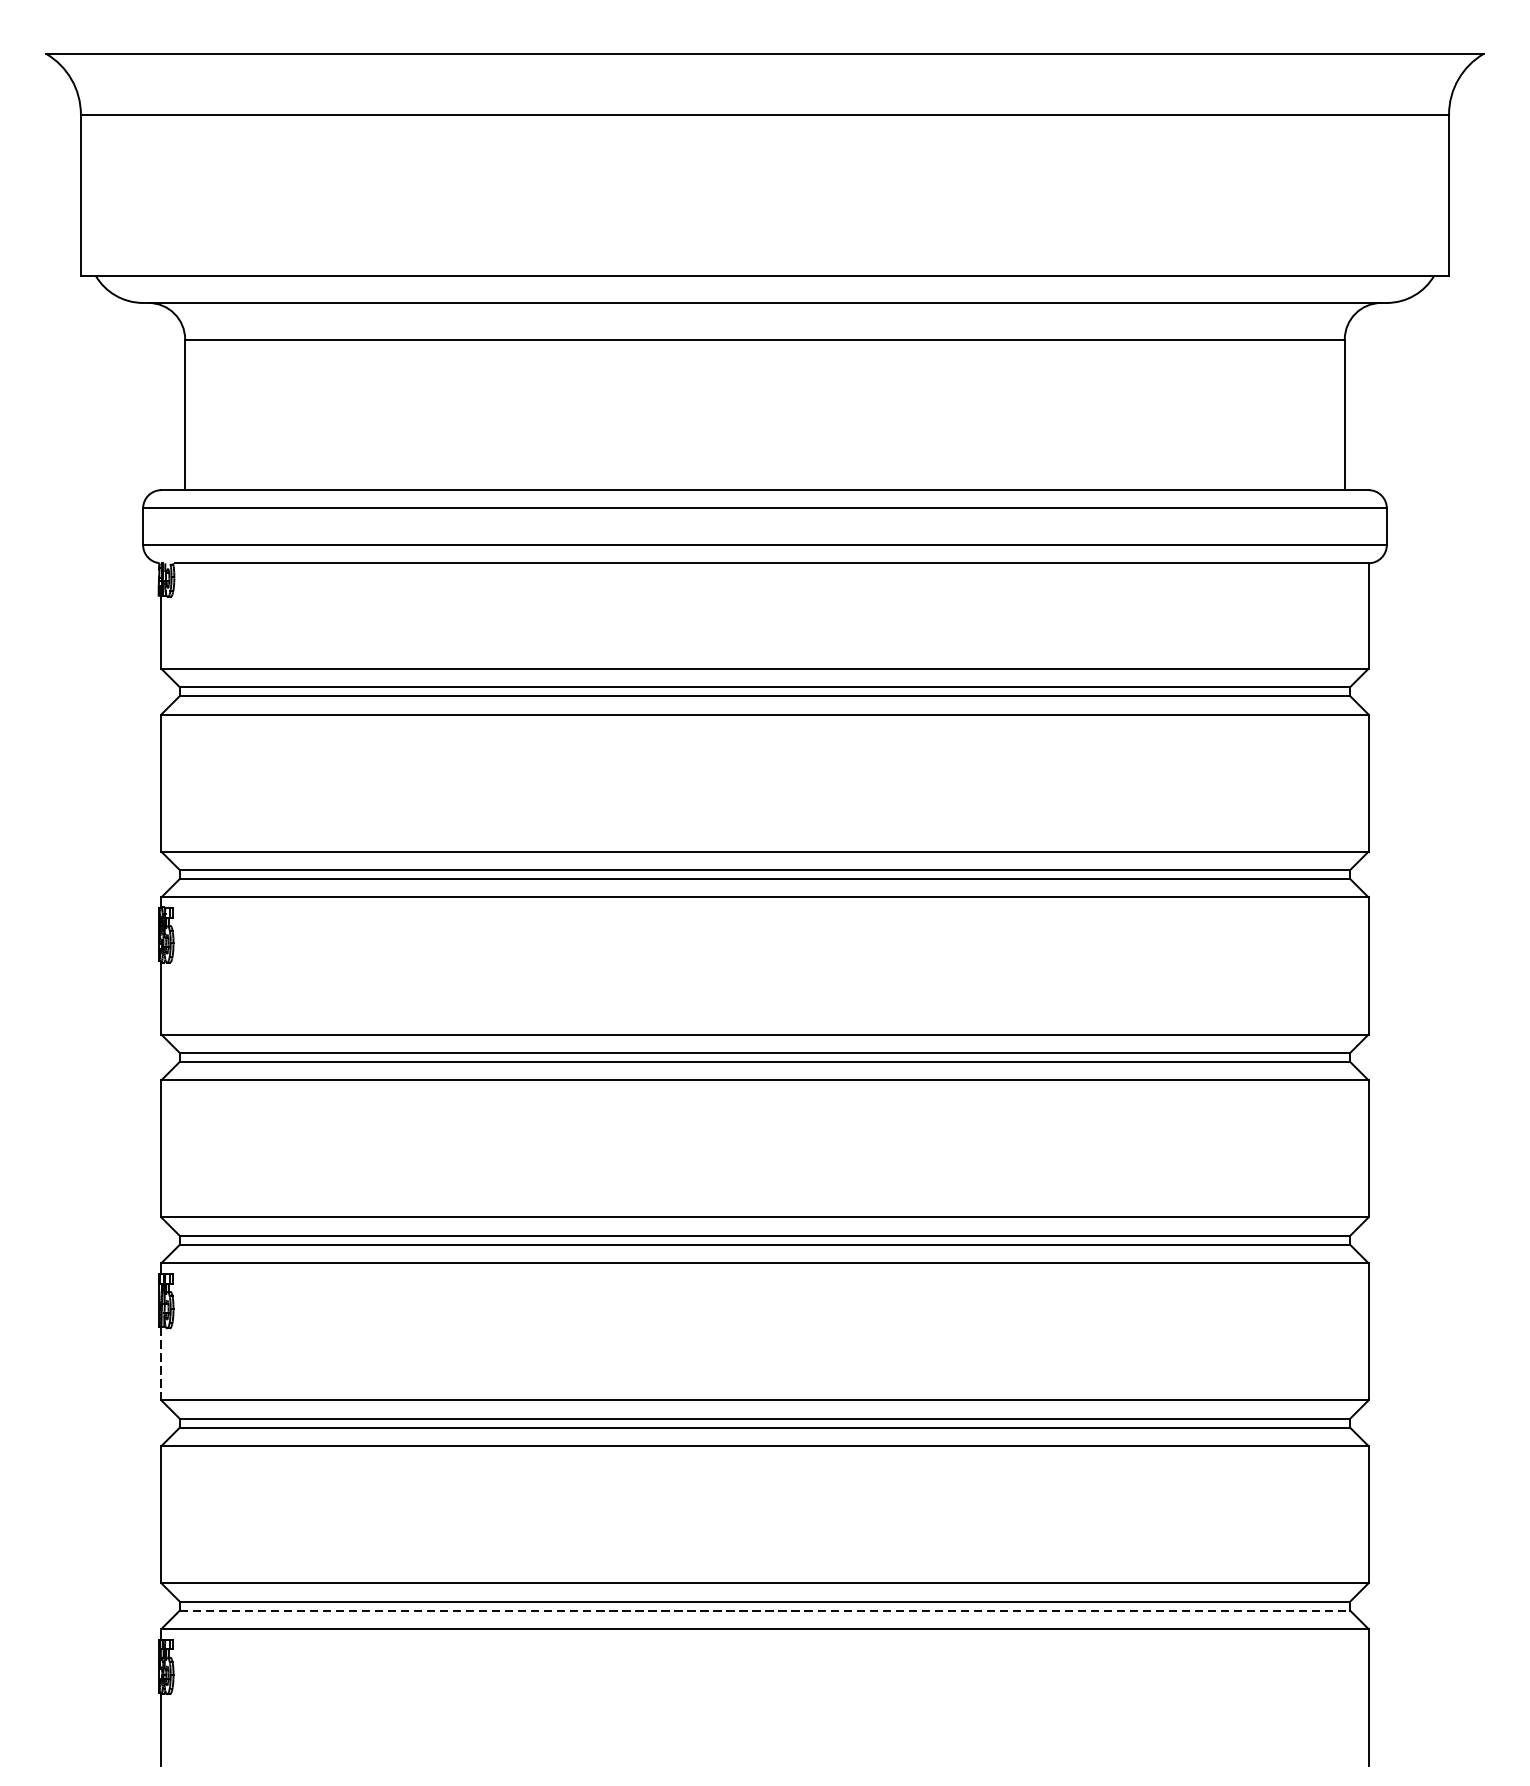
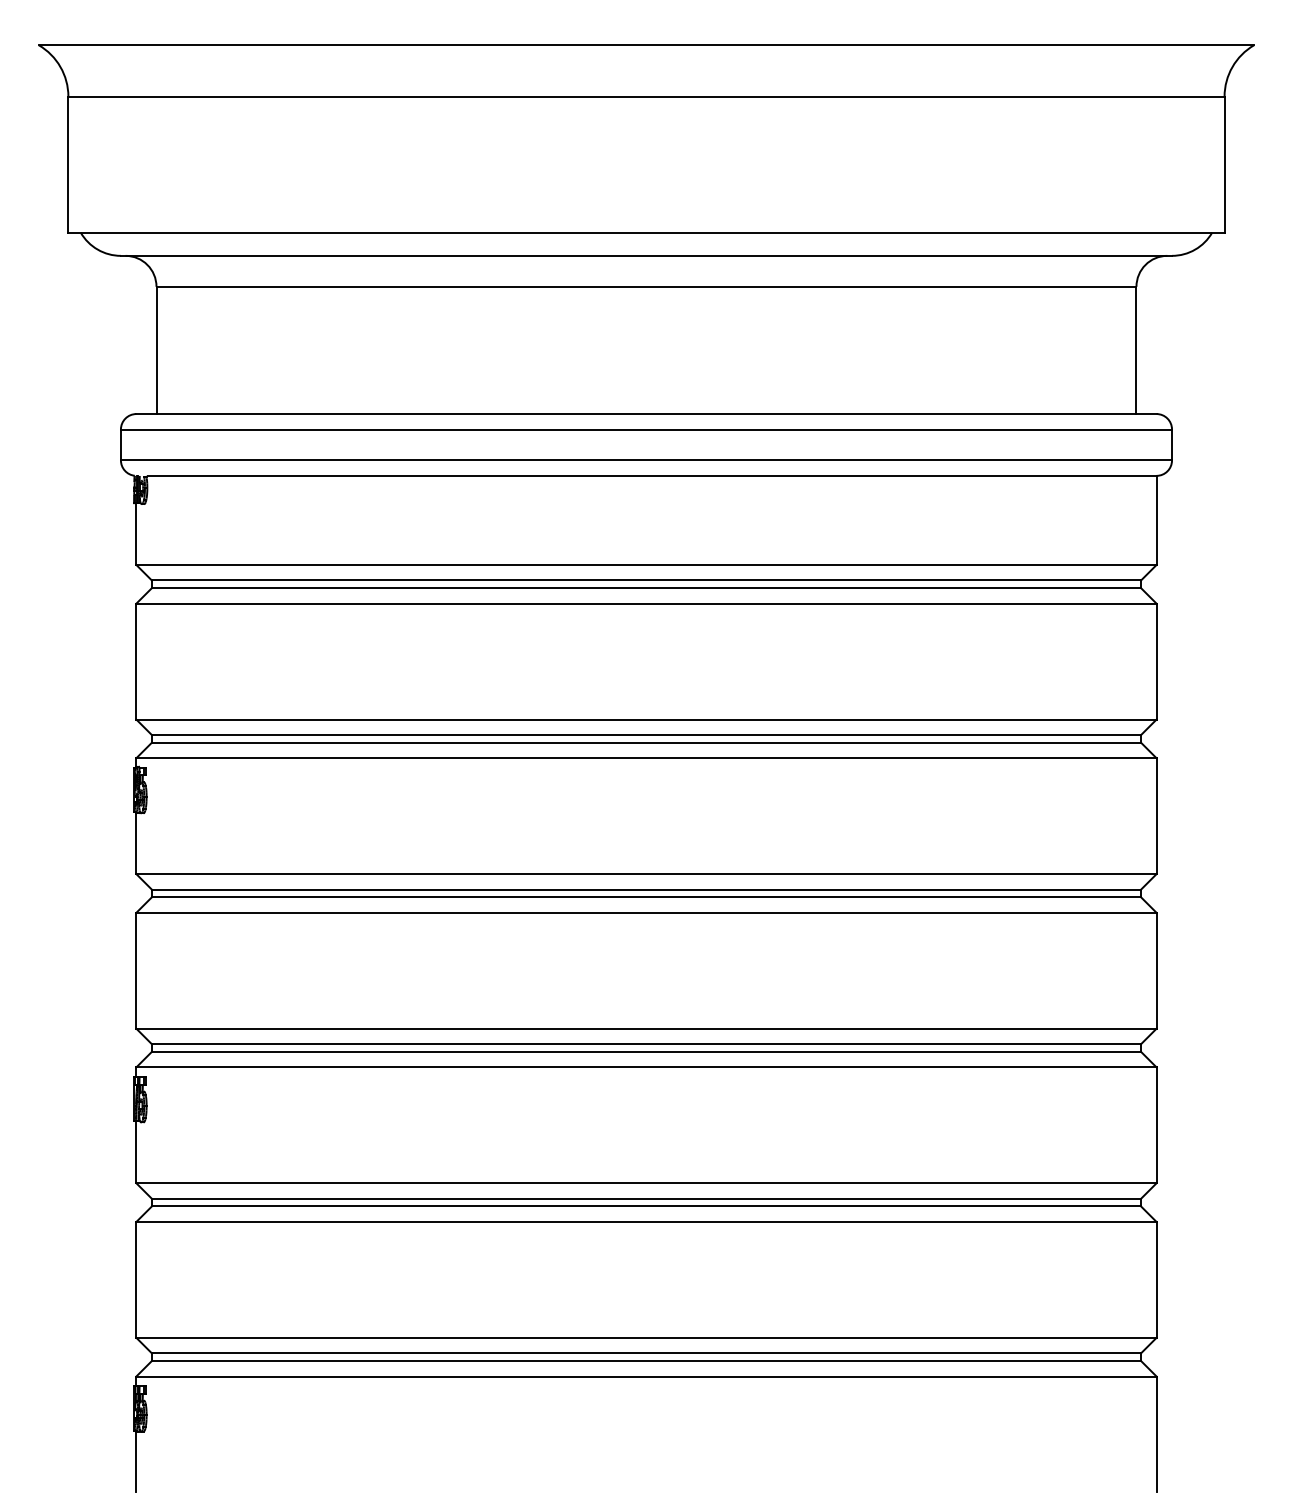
line: (161, 1363) -> (136, 1152), dashed -> solid
line: (765, 1611) -> (646, 1361), dashed -> solid

